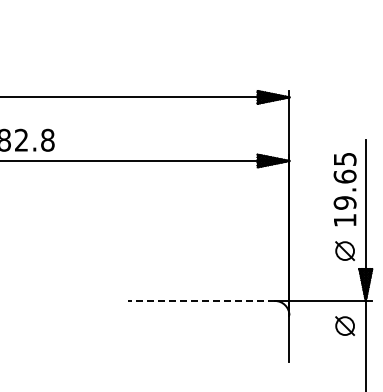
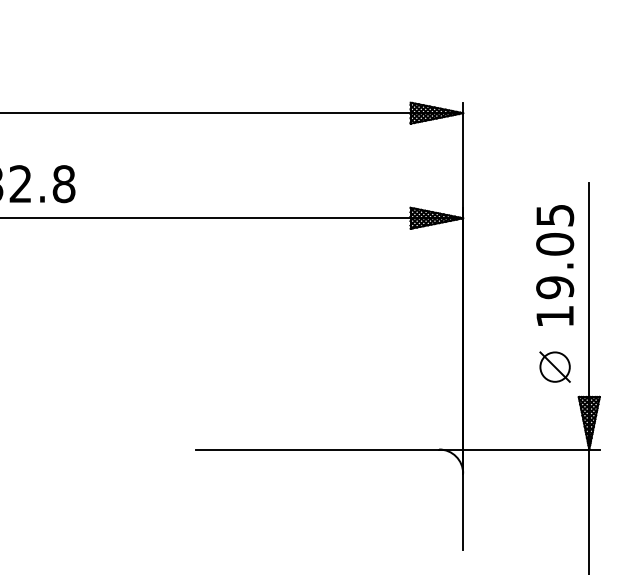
text: (344, 176) -> (554, 243), 19.65 -> 19.05
line: (201, 300) -> (317, 448), dashed -> solid
part: (344, 325) -> (554, 490), removed

